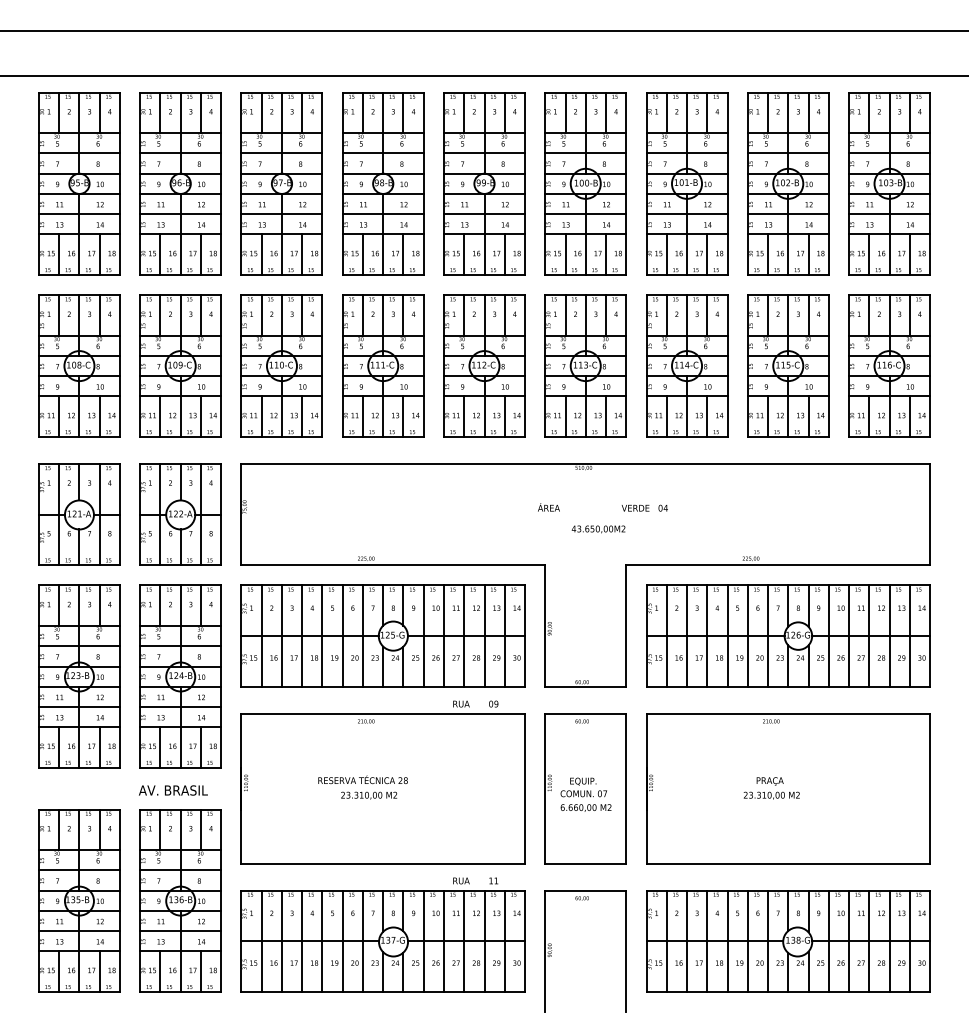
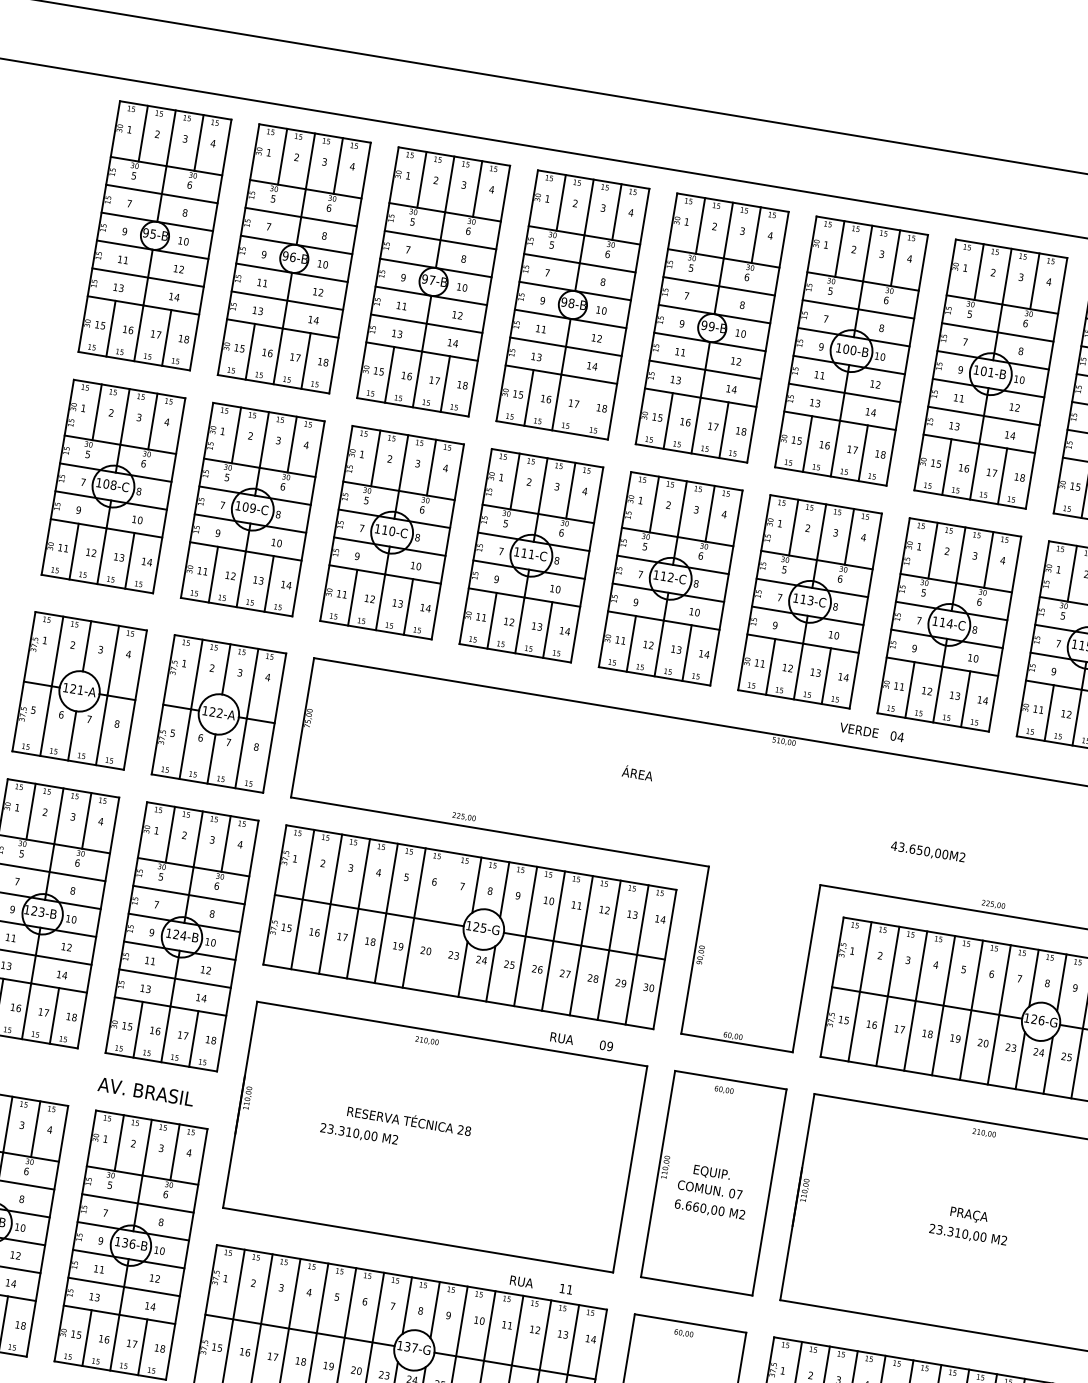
line: (403, 254) -> (584, 406), removed
text: (548, 507) -> (637, 773), moved
text: (644, 507) -> (871, 731), moved
text: (598, 529) -> (927, 852), moved
line: (362, 635) -> (441, 921), removed
text: (369, 795) -> (359, 1134), moved

